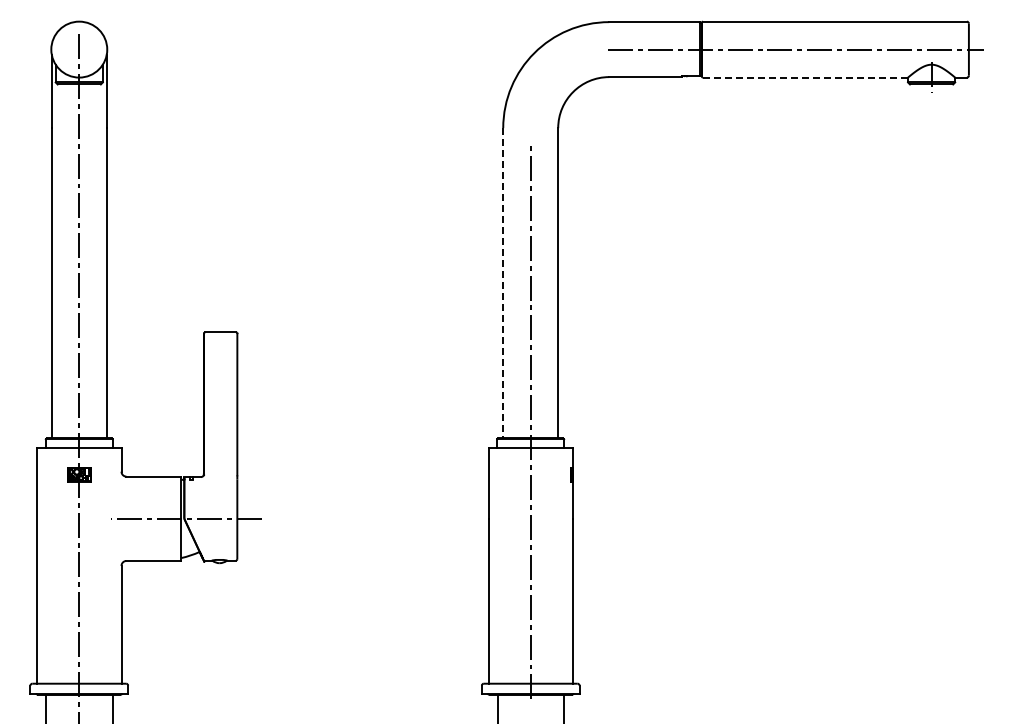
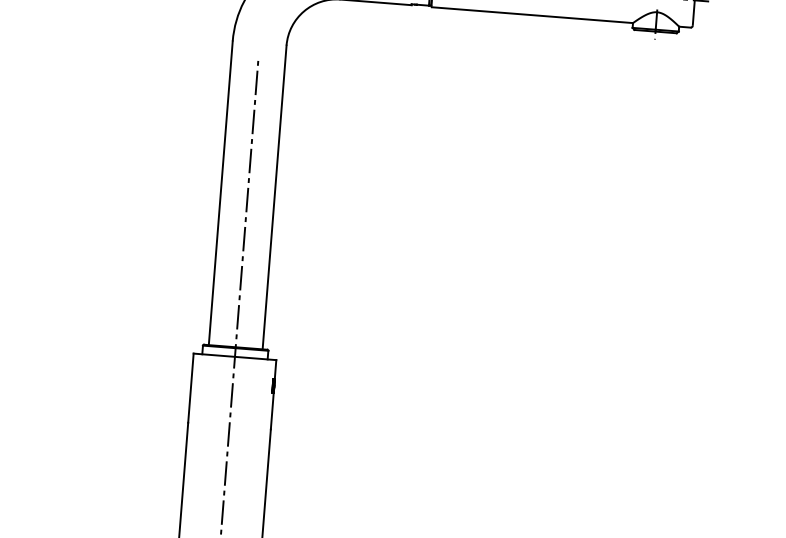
line: (805, 77) -> (532, 15), dashed -> solid
line: (503, 283) -> (221, 193), dashed -> solid

